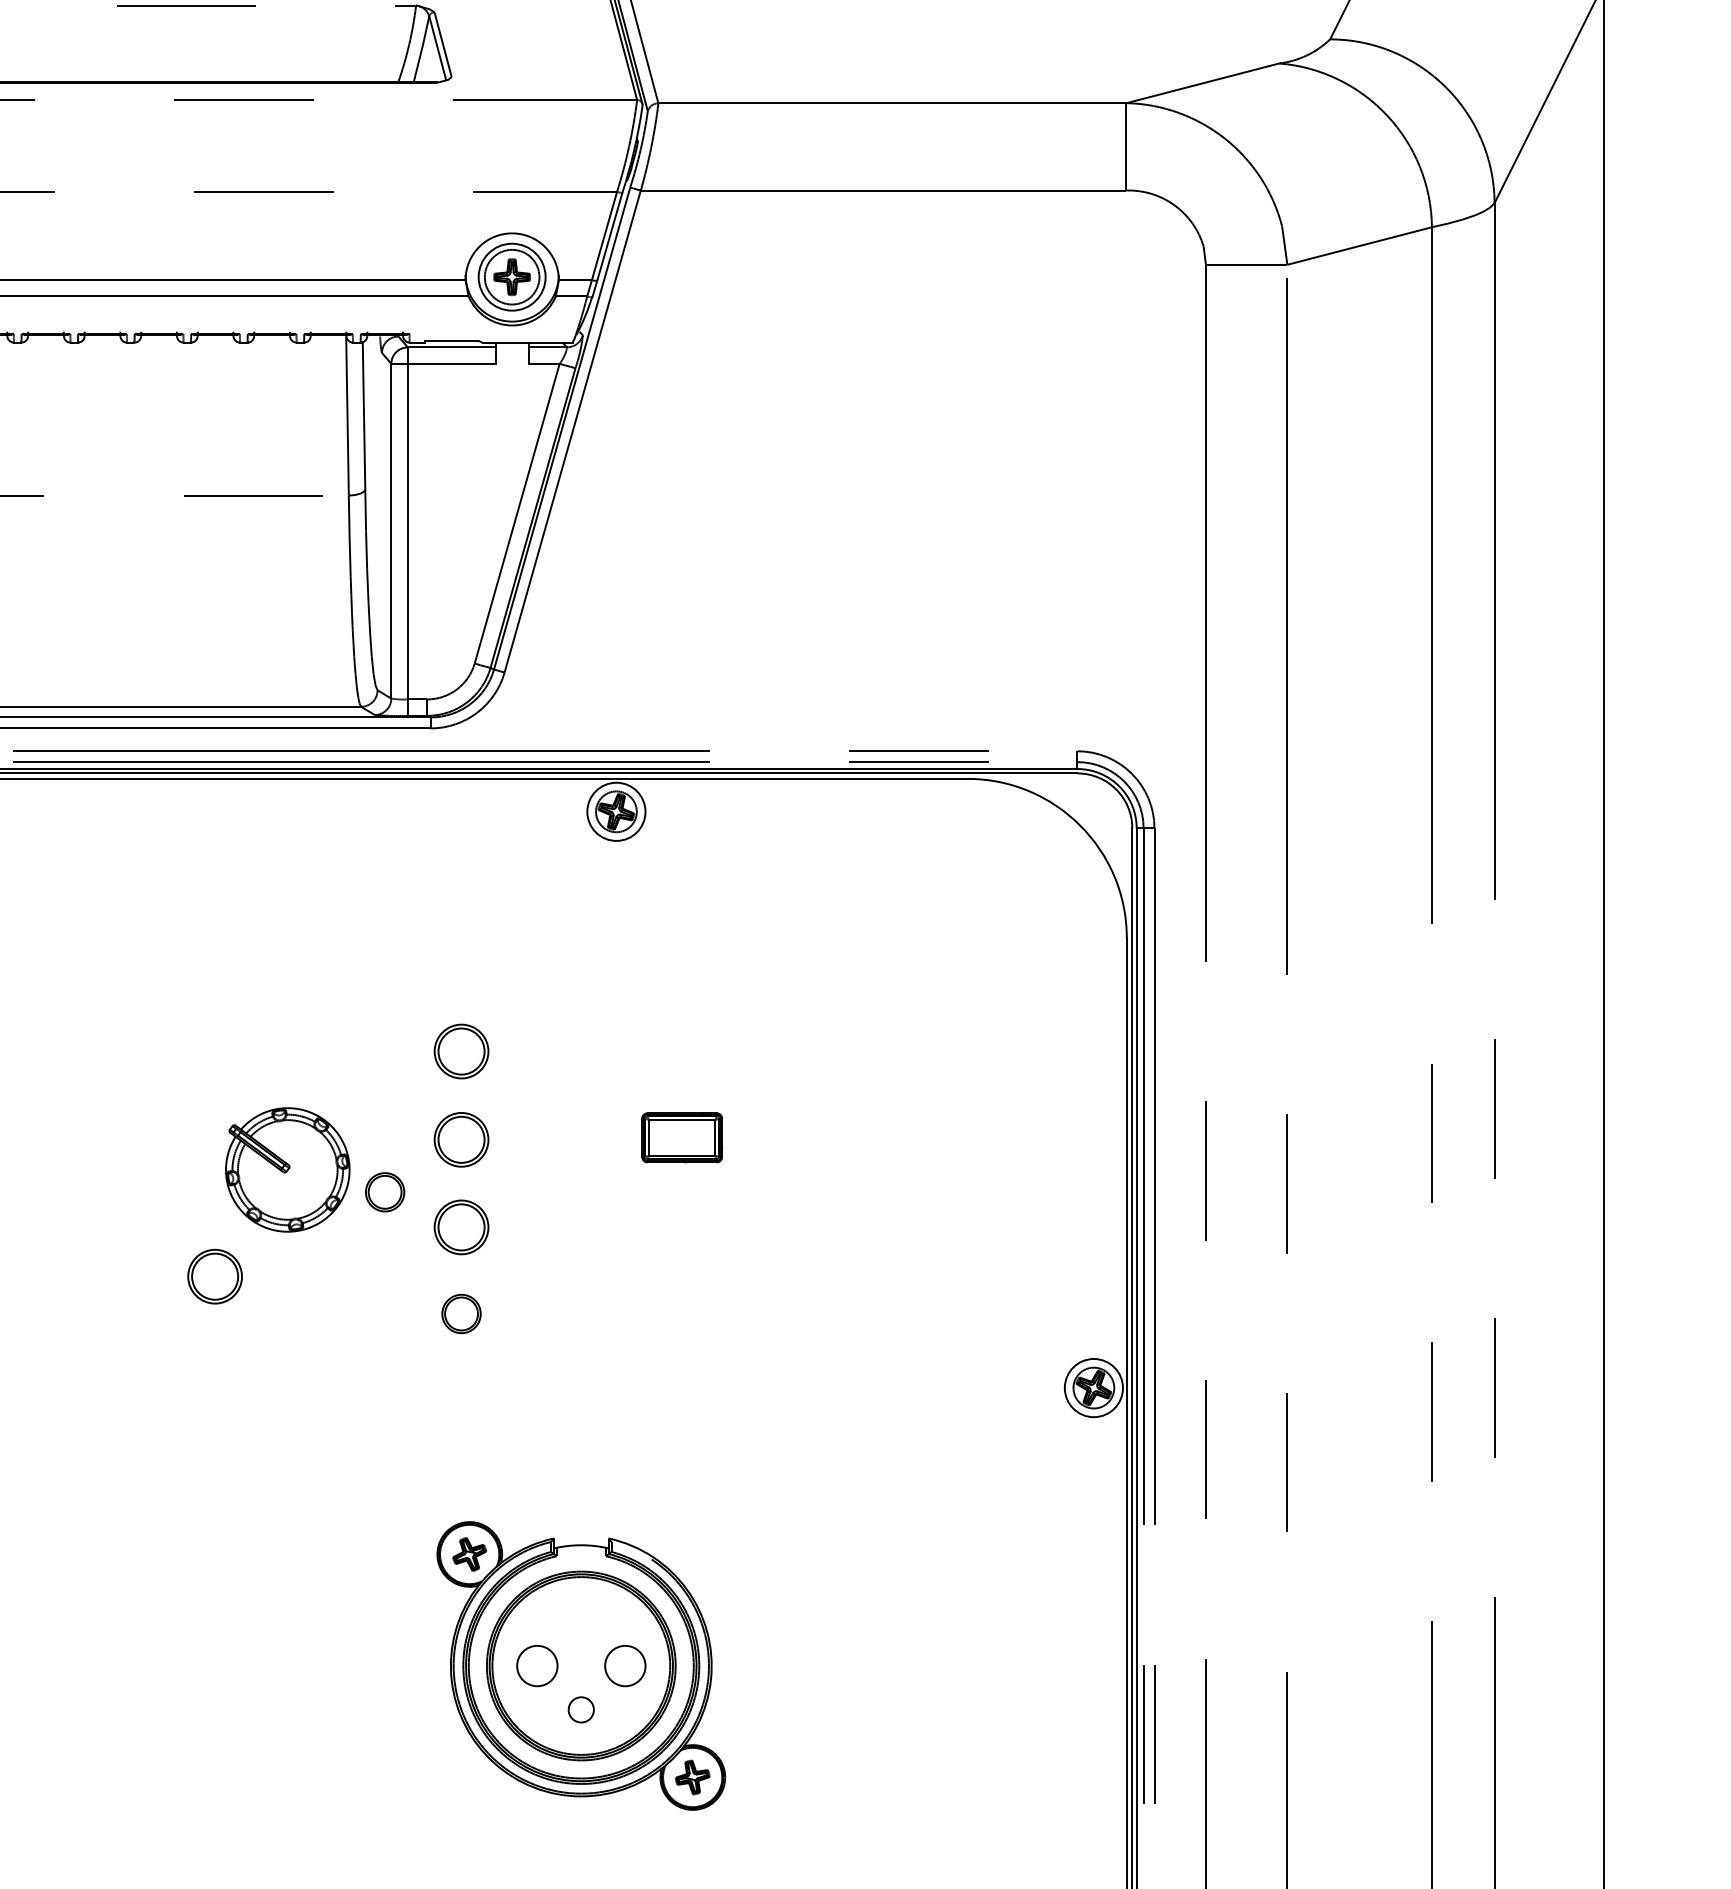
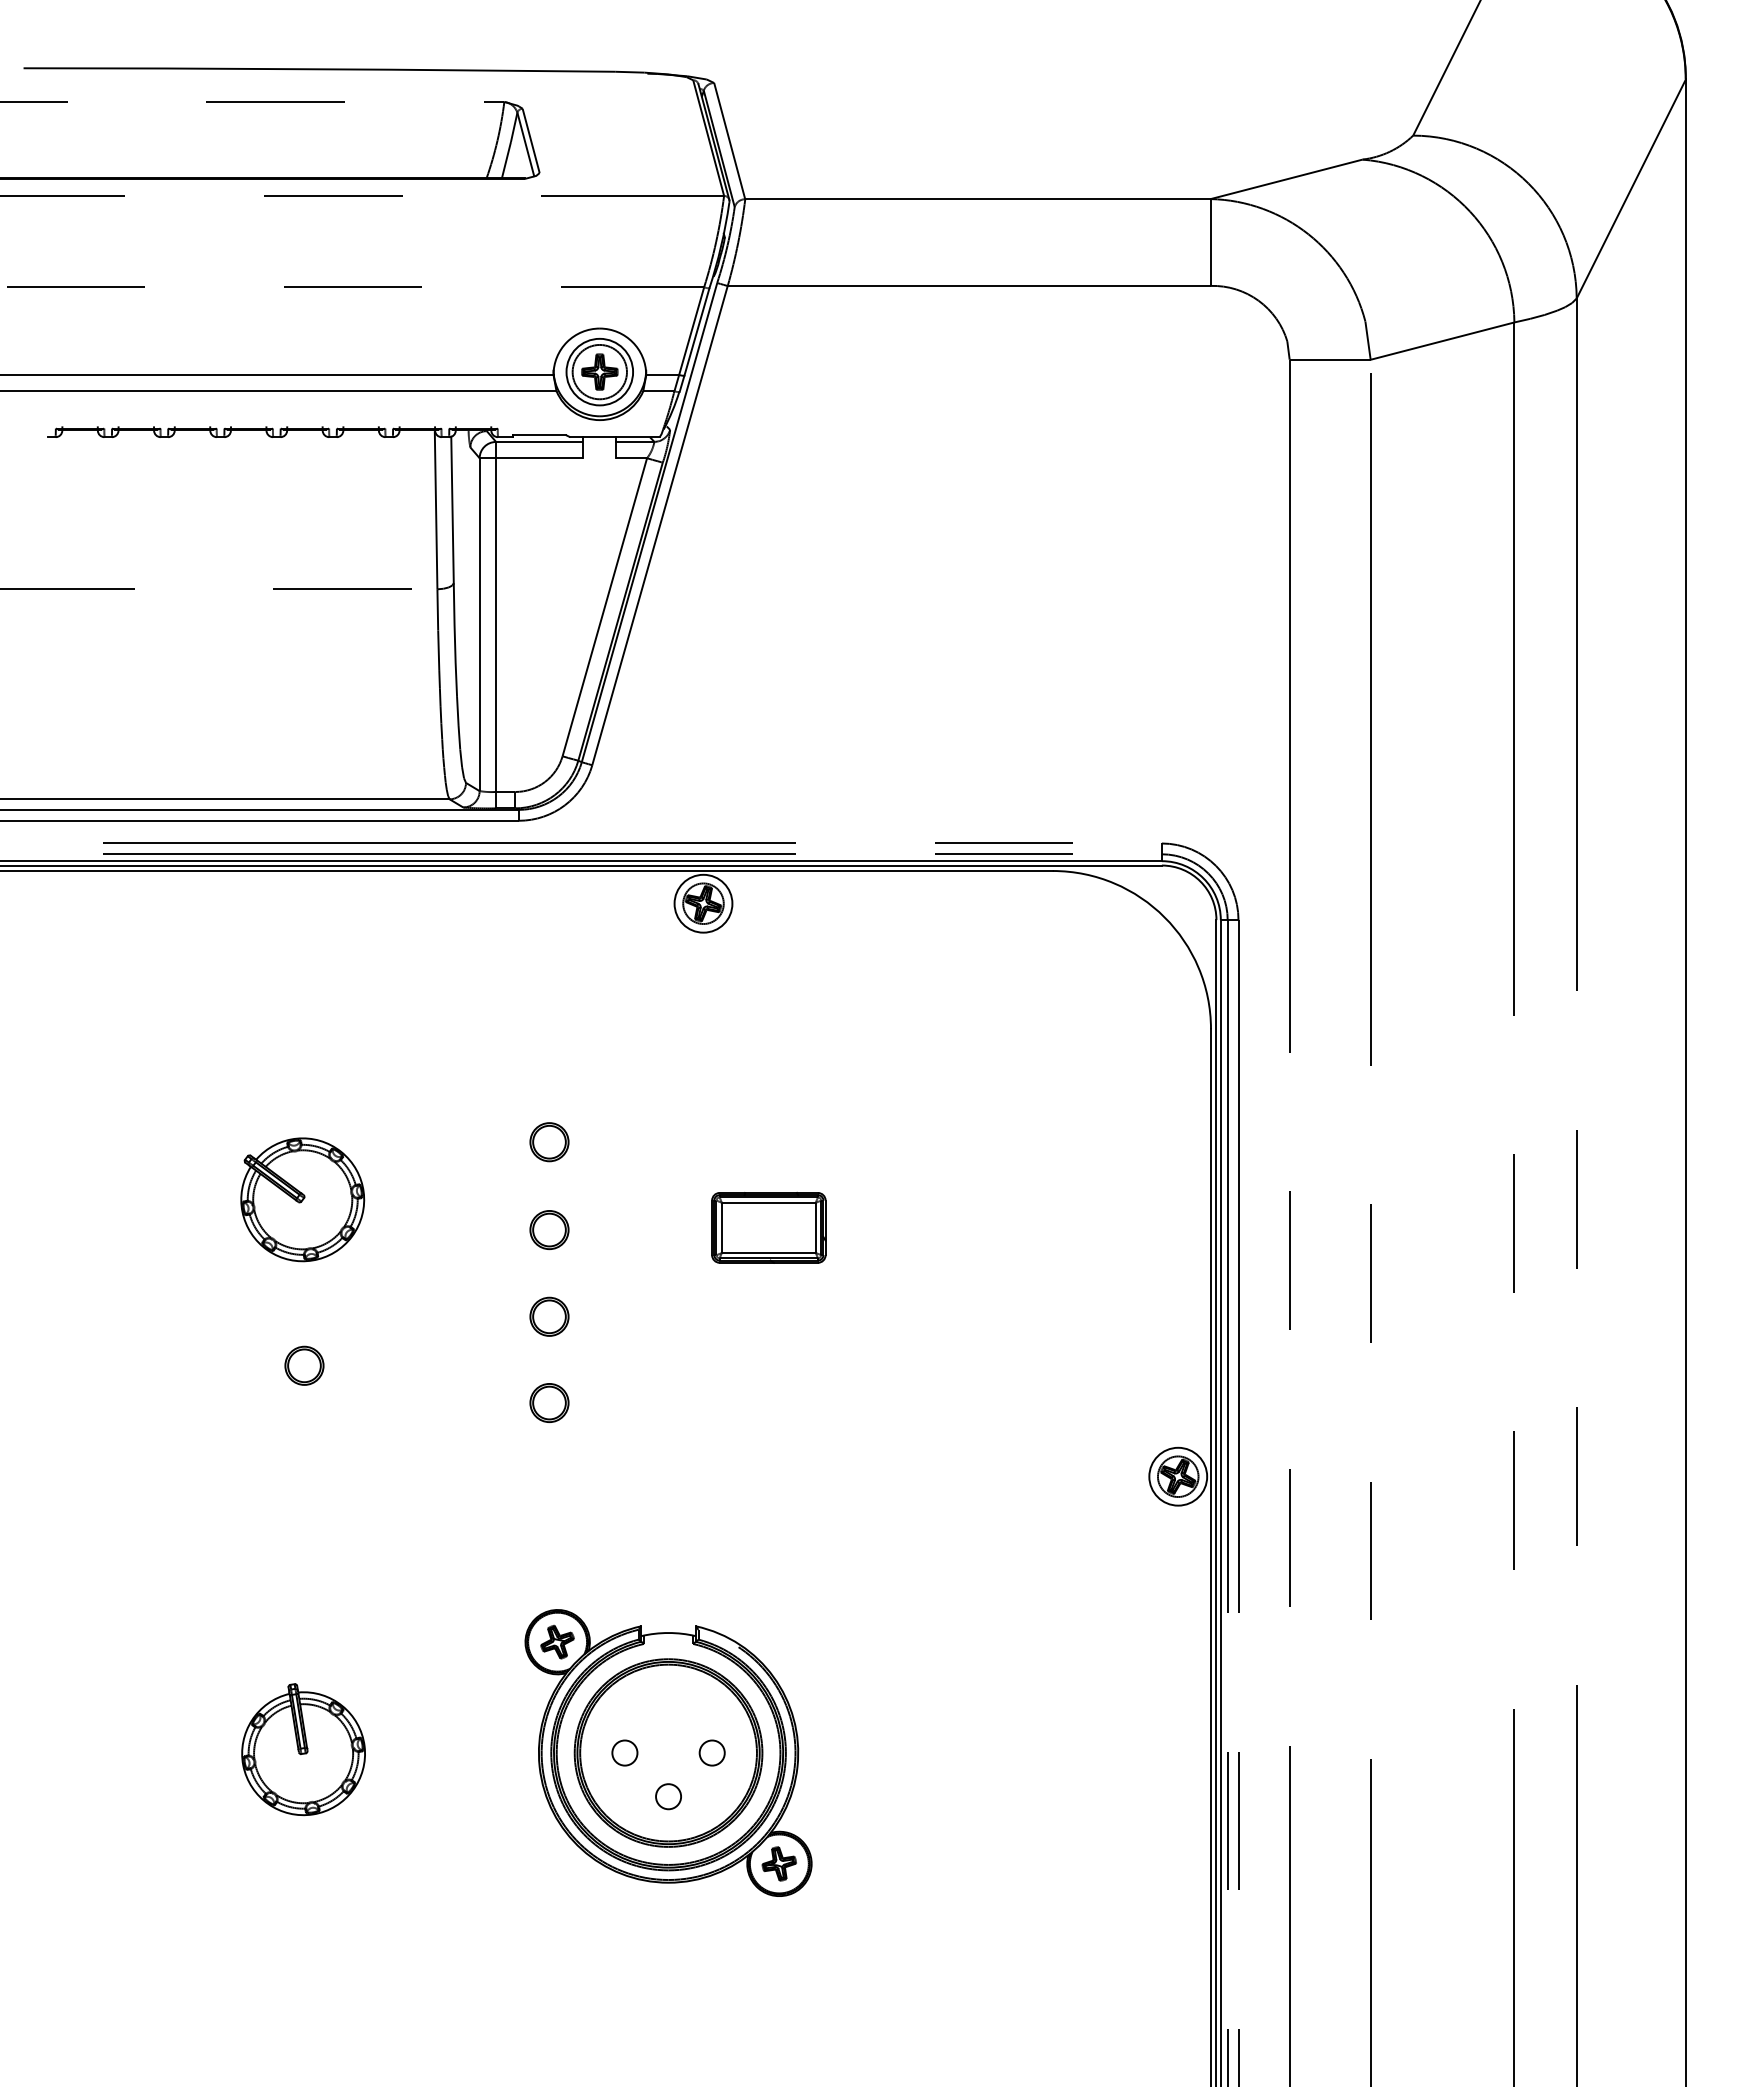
part: (461, 1051) -> (549, 1142), size x0.71
part: (681, 1137) -> (768, 1227), size x1.43
part: (461, 1140) -> (549, 1230), size x0.71
part: (287, 1169) -> (302, 1199), moved
part: (385, 1191) -> (473, 1281), removed
part: (461, 1226) -> (549, 1316), size x0.71
part: (215, 1276) -> (304, 1365), size x0.71
part: (214, 1662) -> (303, 1749), added
circle: (536, 1665) -> (624, 1752), size x0.62
circle: (624, 1665) -> (711, 1752), size x0.62

